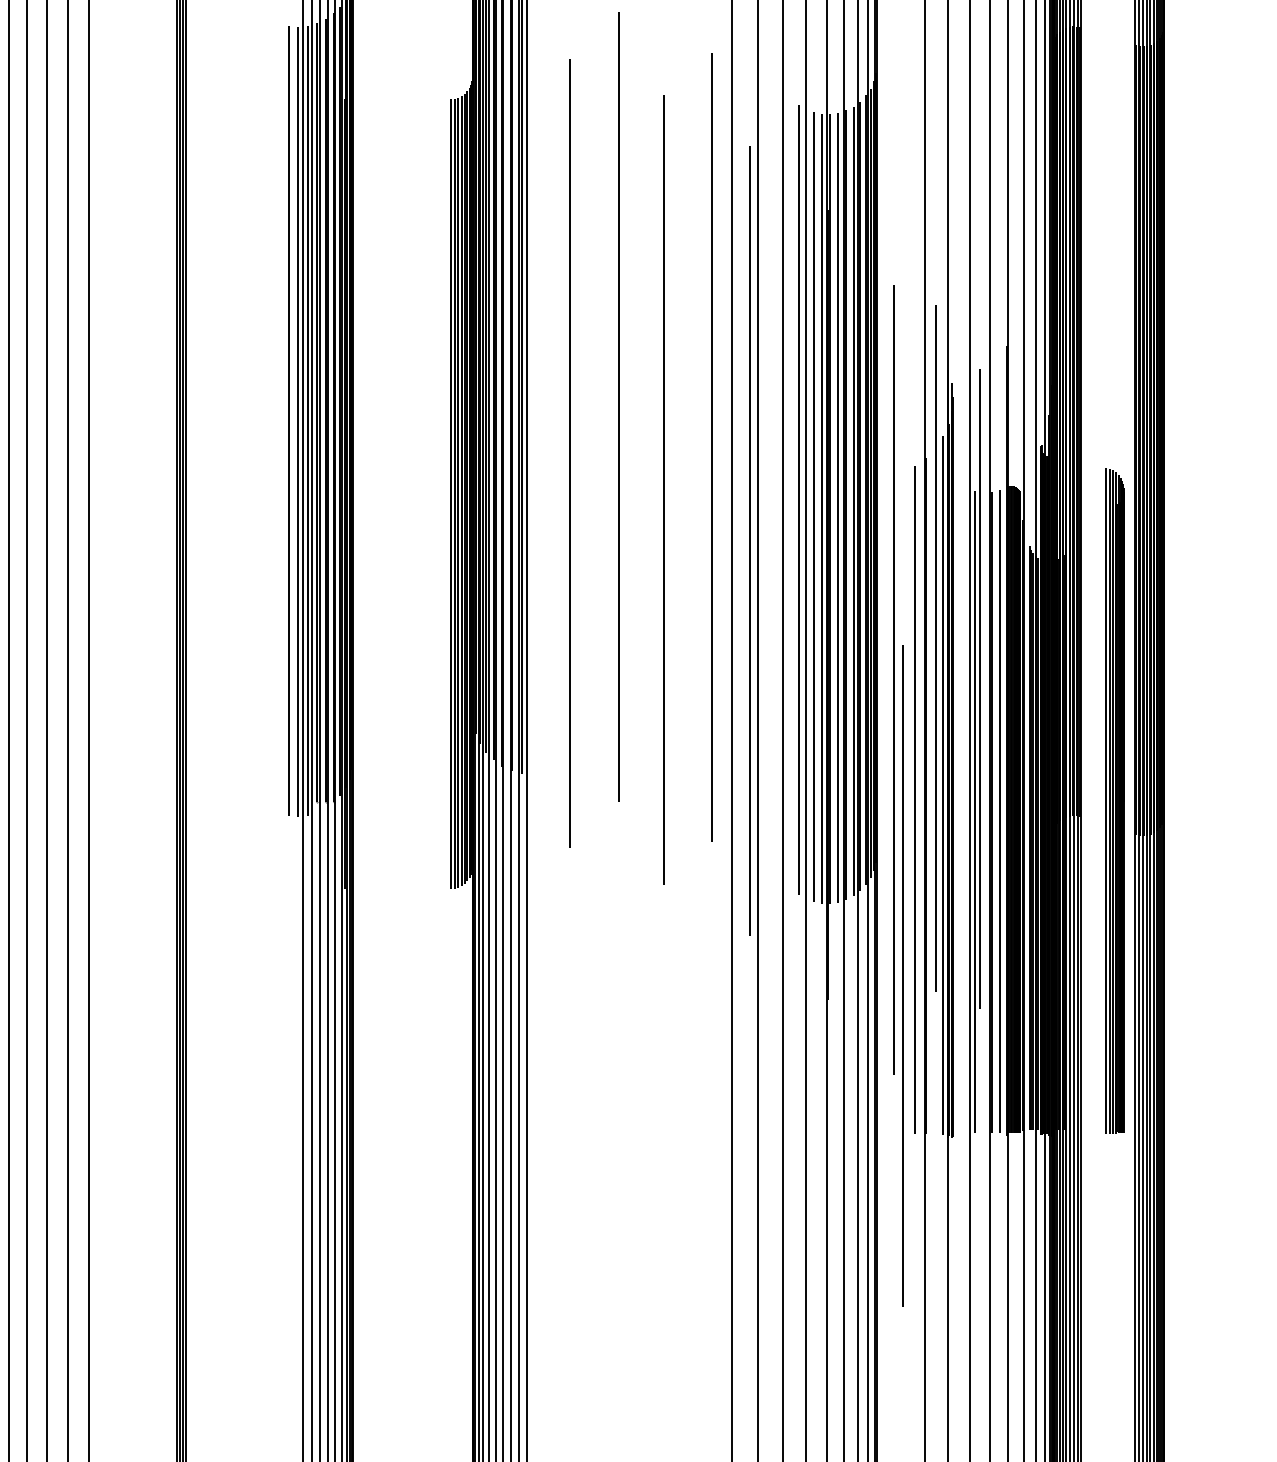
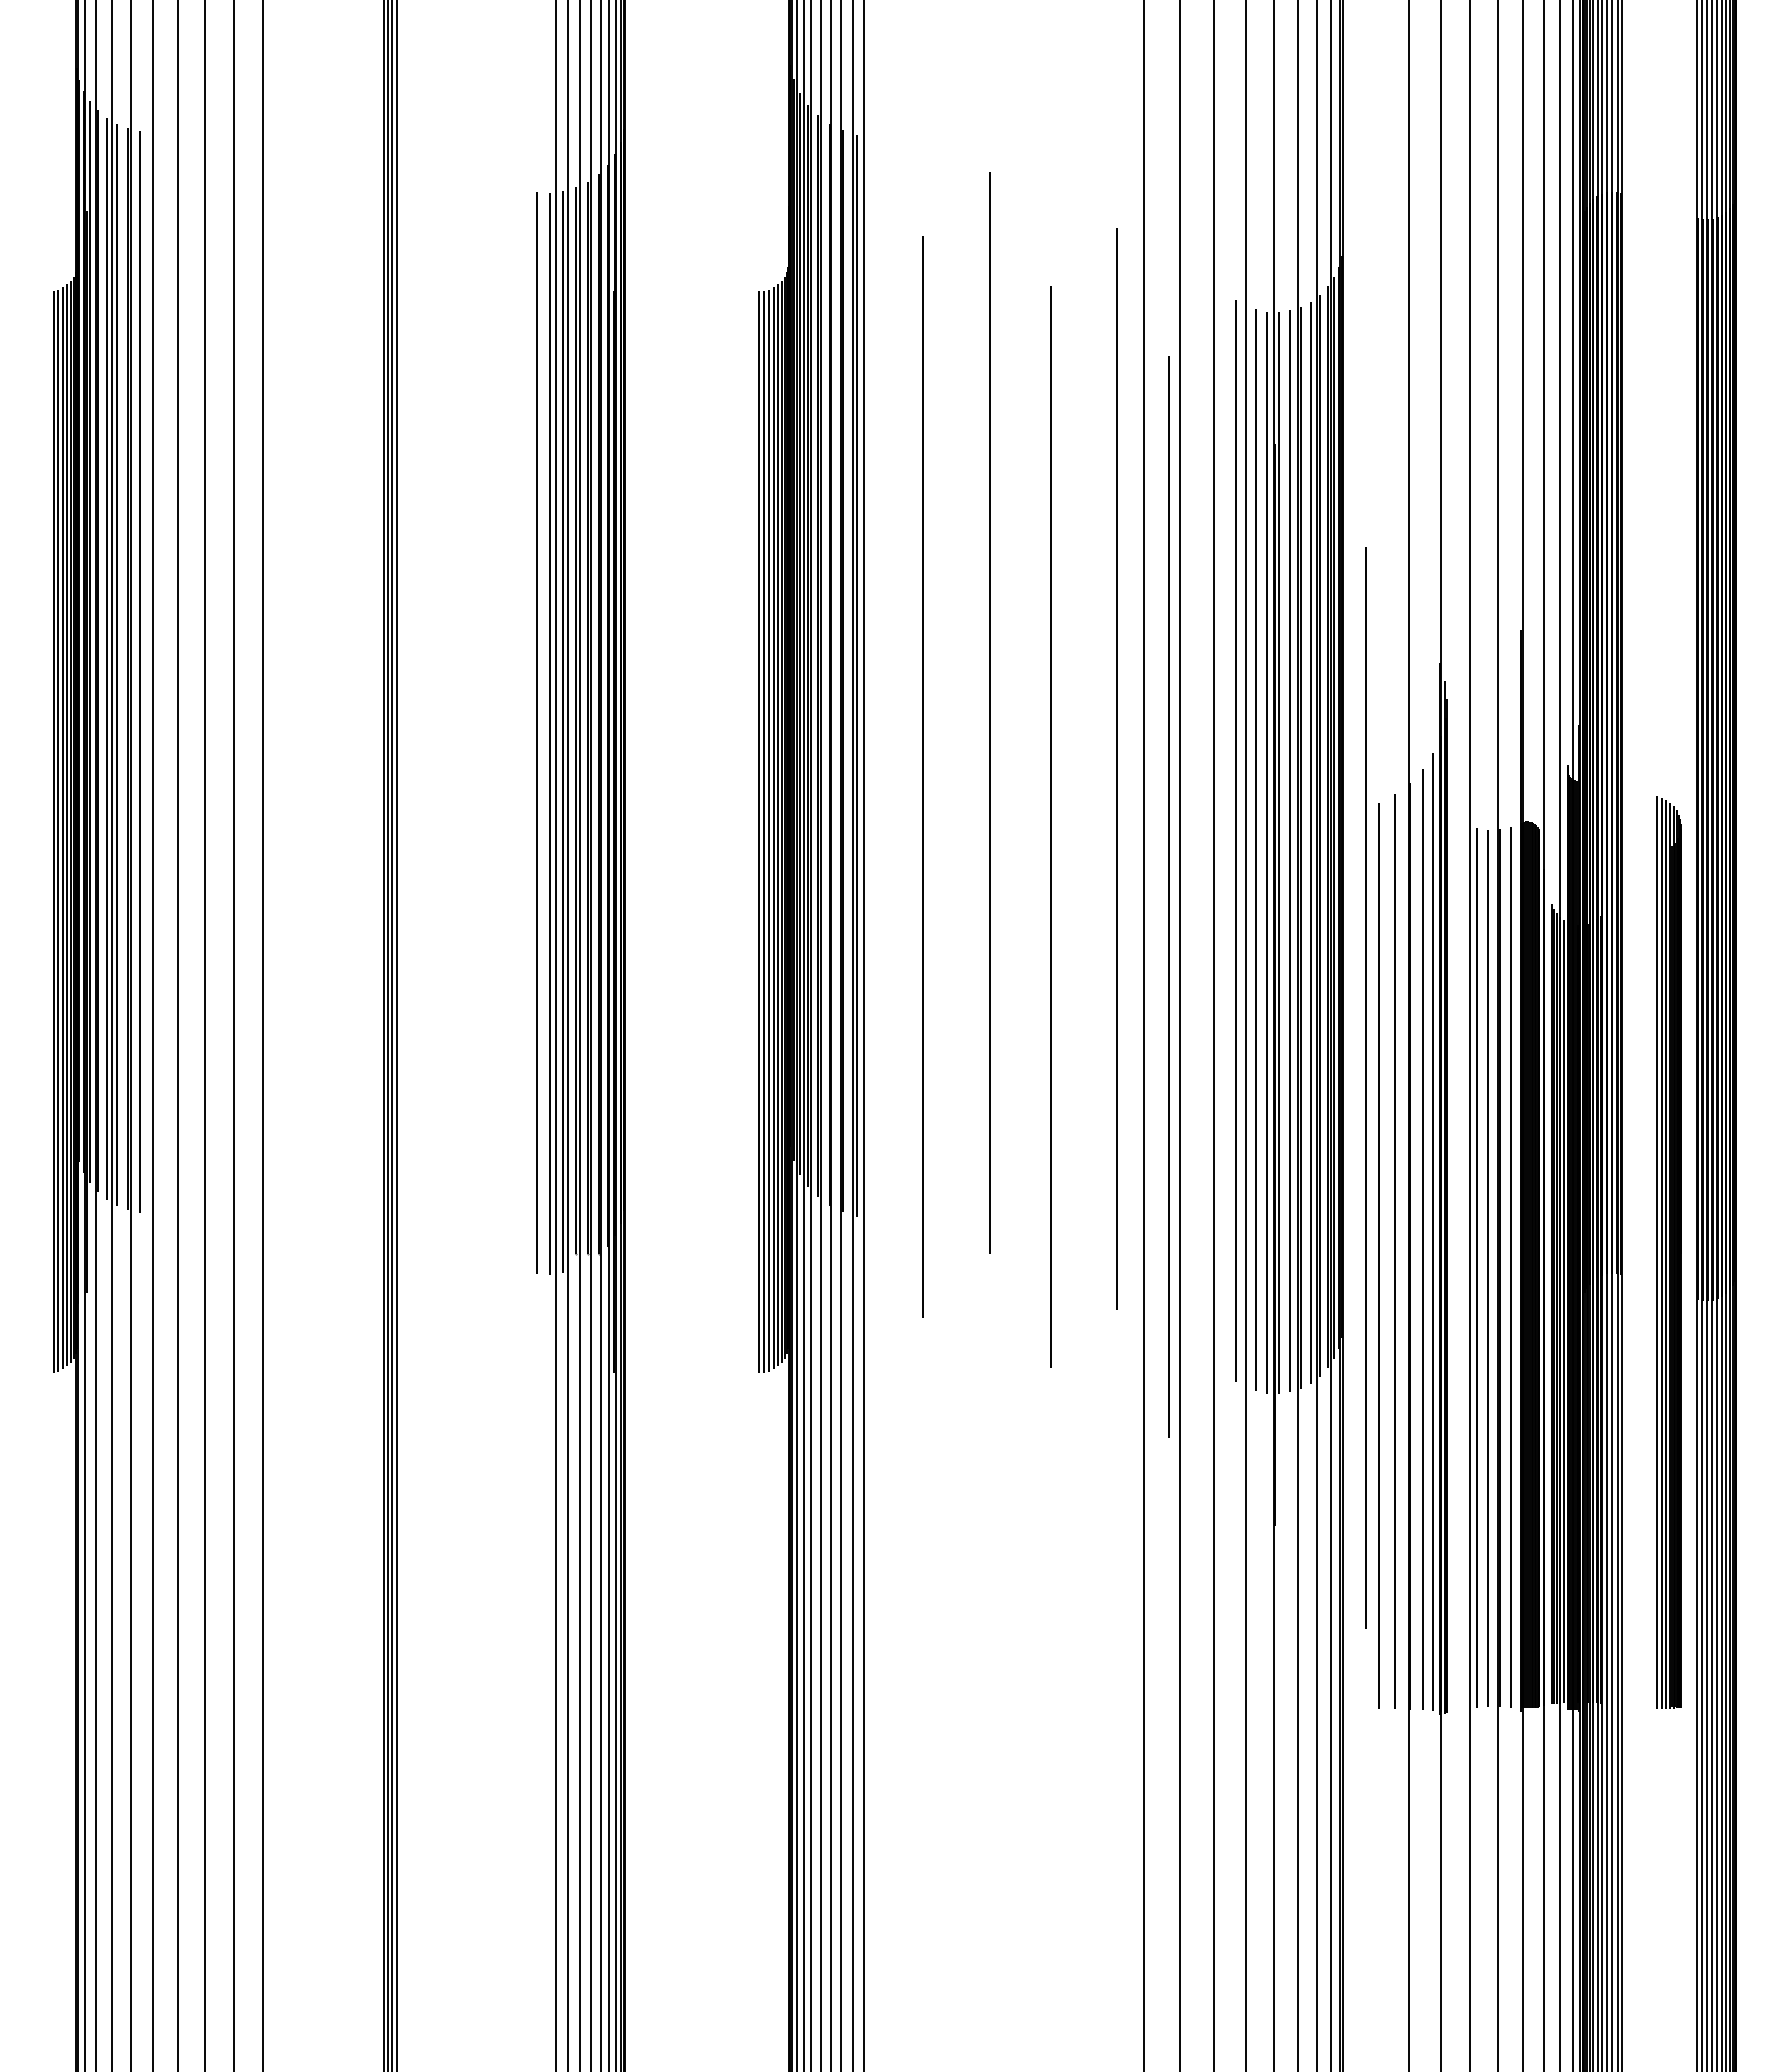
line: (935, 648) -> (1422, 1239), moved
line: (979, 688) -> (1487, 1268), moved
line: (903, 975) -> (1378, 1255), moved

